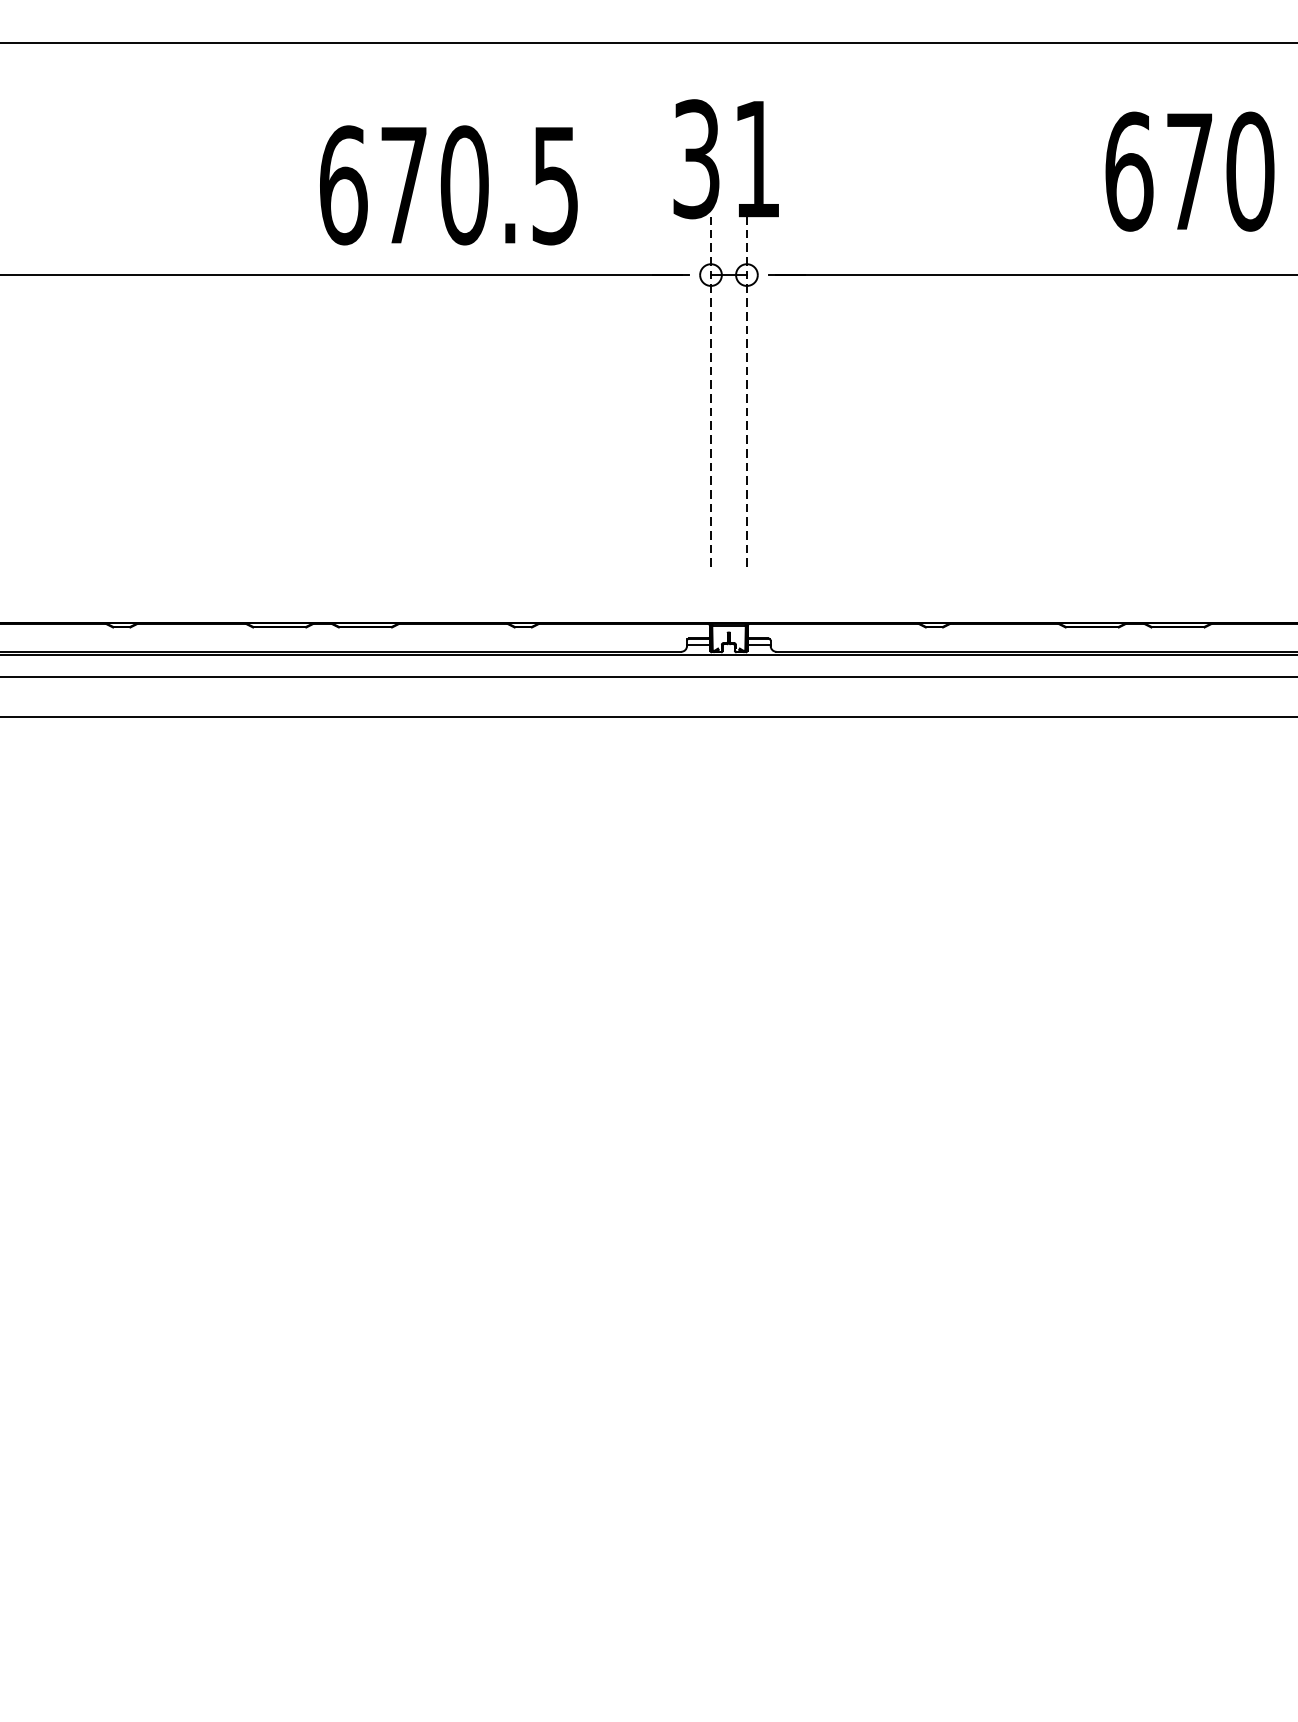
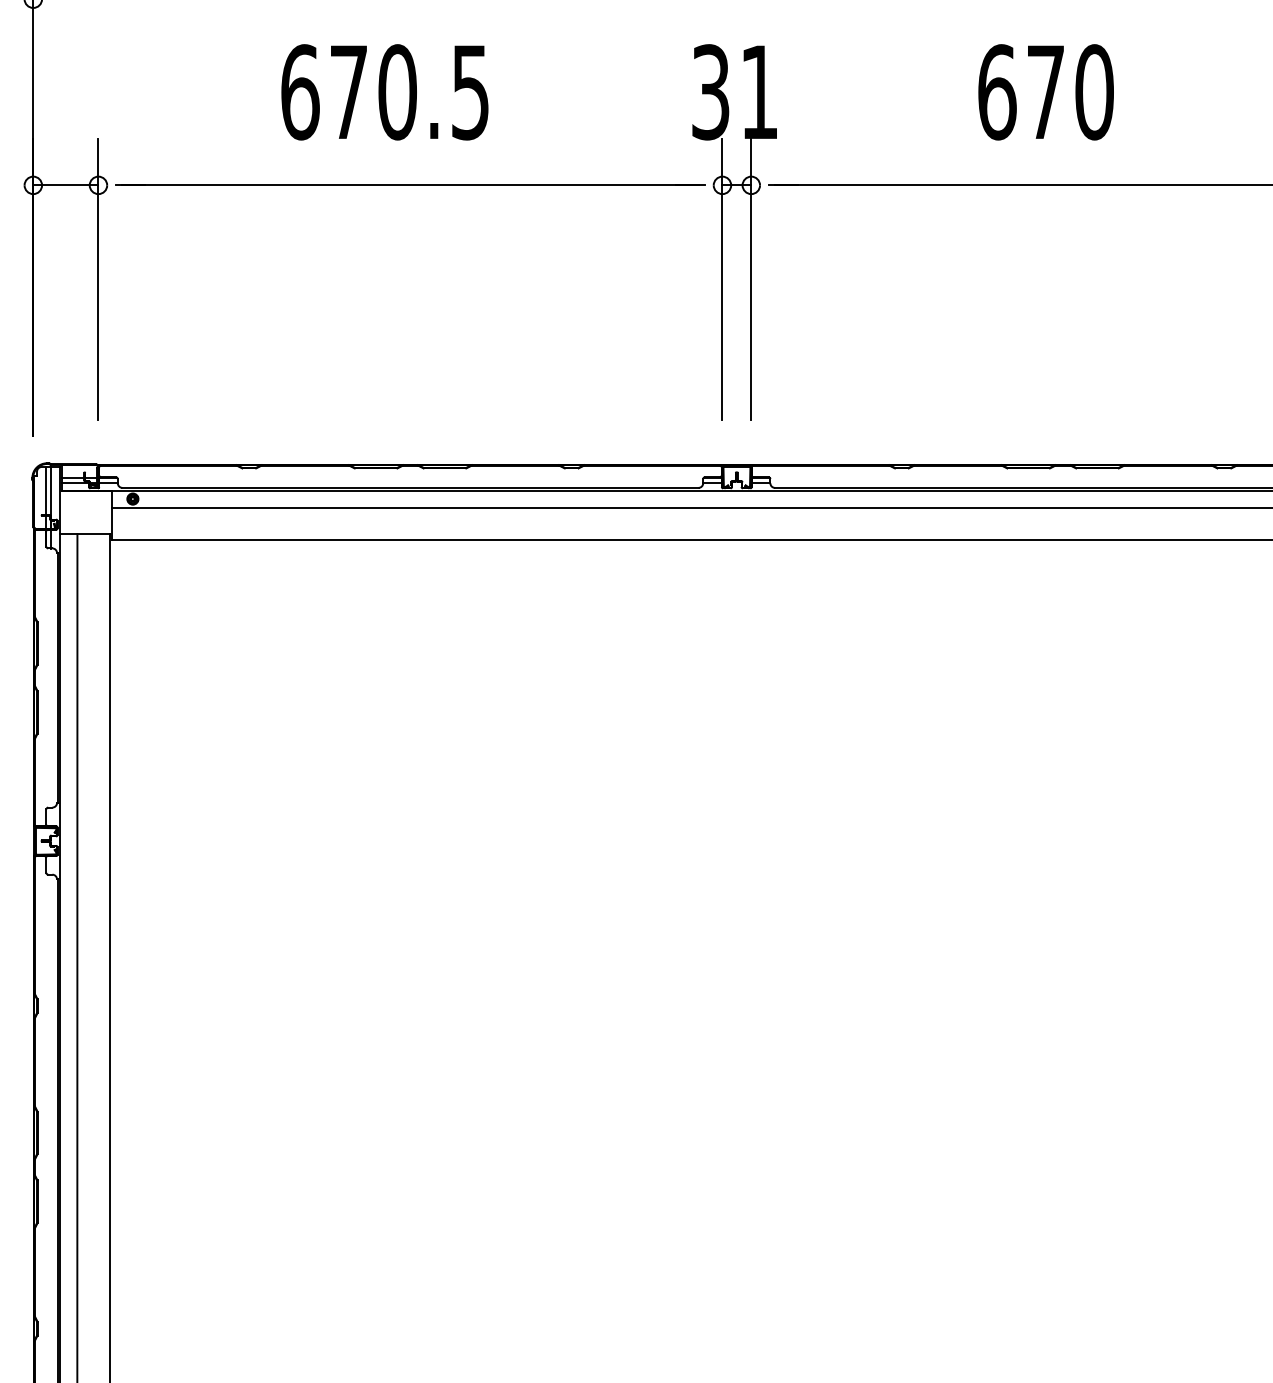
text: (1189, 171) -> (1045, 92), moved
text: (448, 185) -> (384, 92), moved
line: (711, 392) -> (722, 279), dashed -> solid
line: (747, 392) -> (751, 279), dashed -> solid

